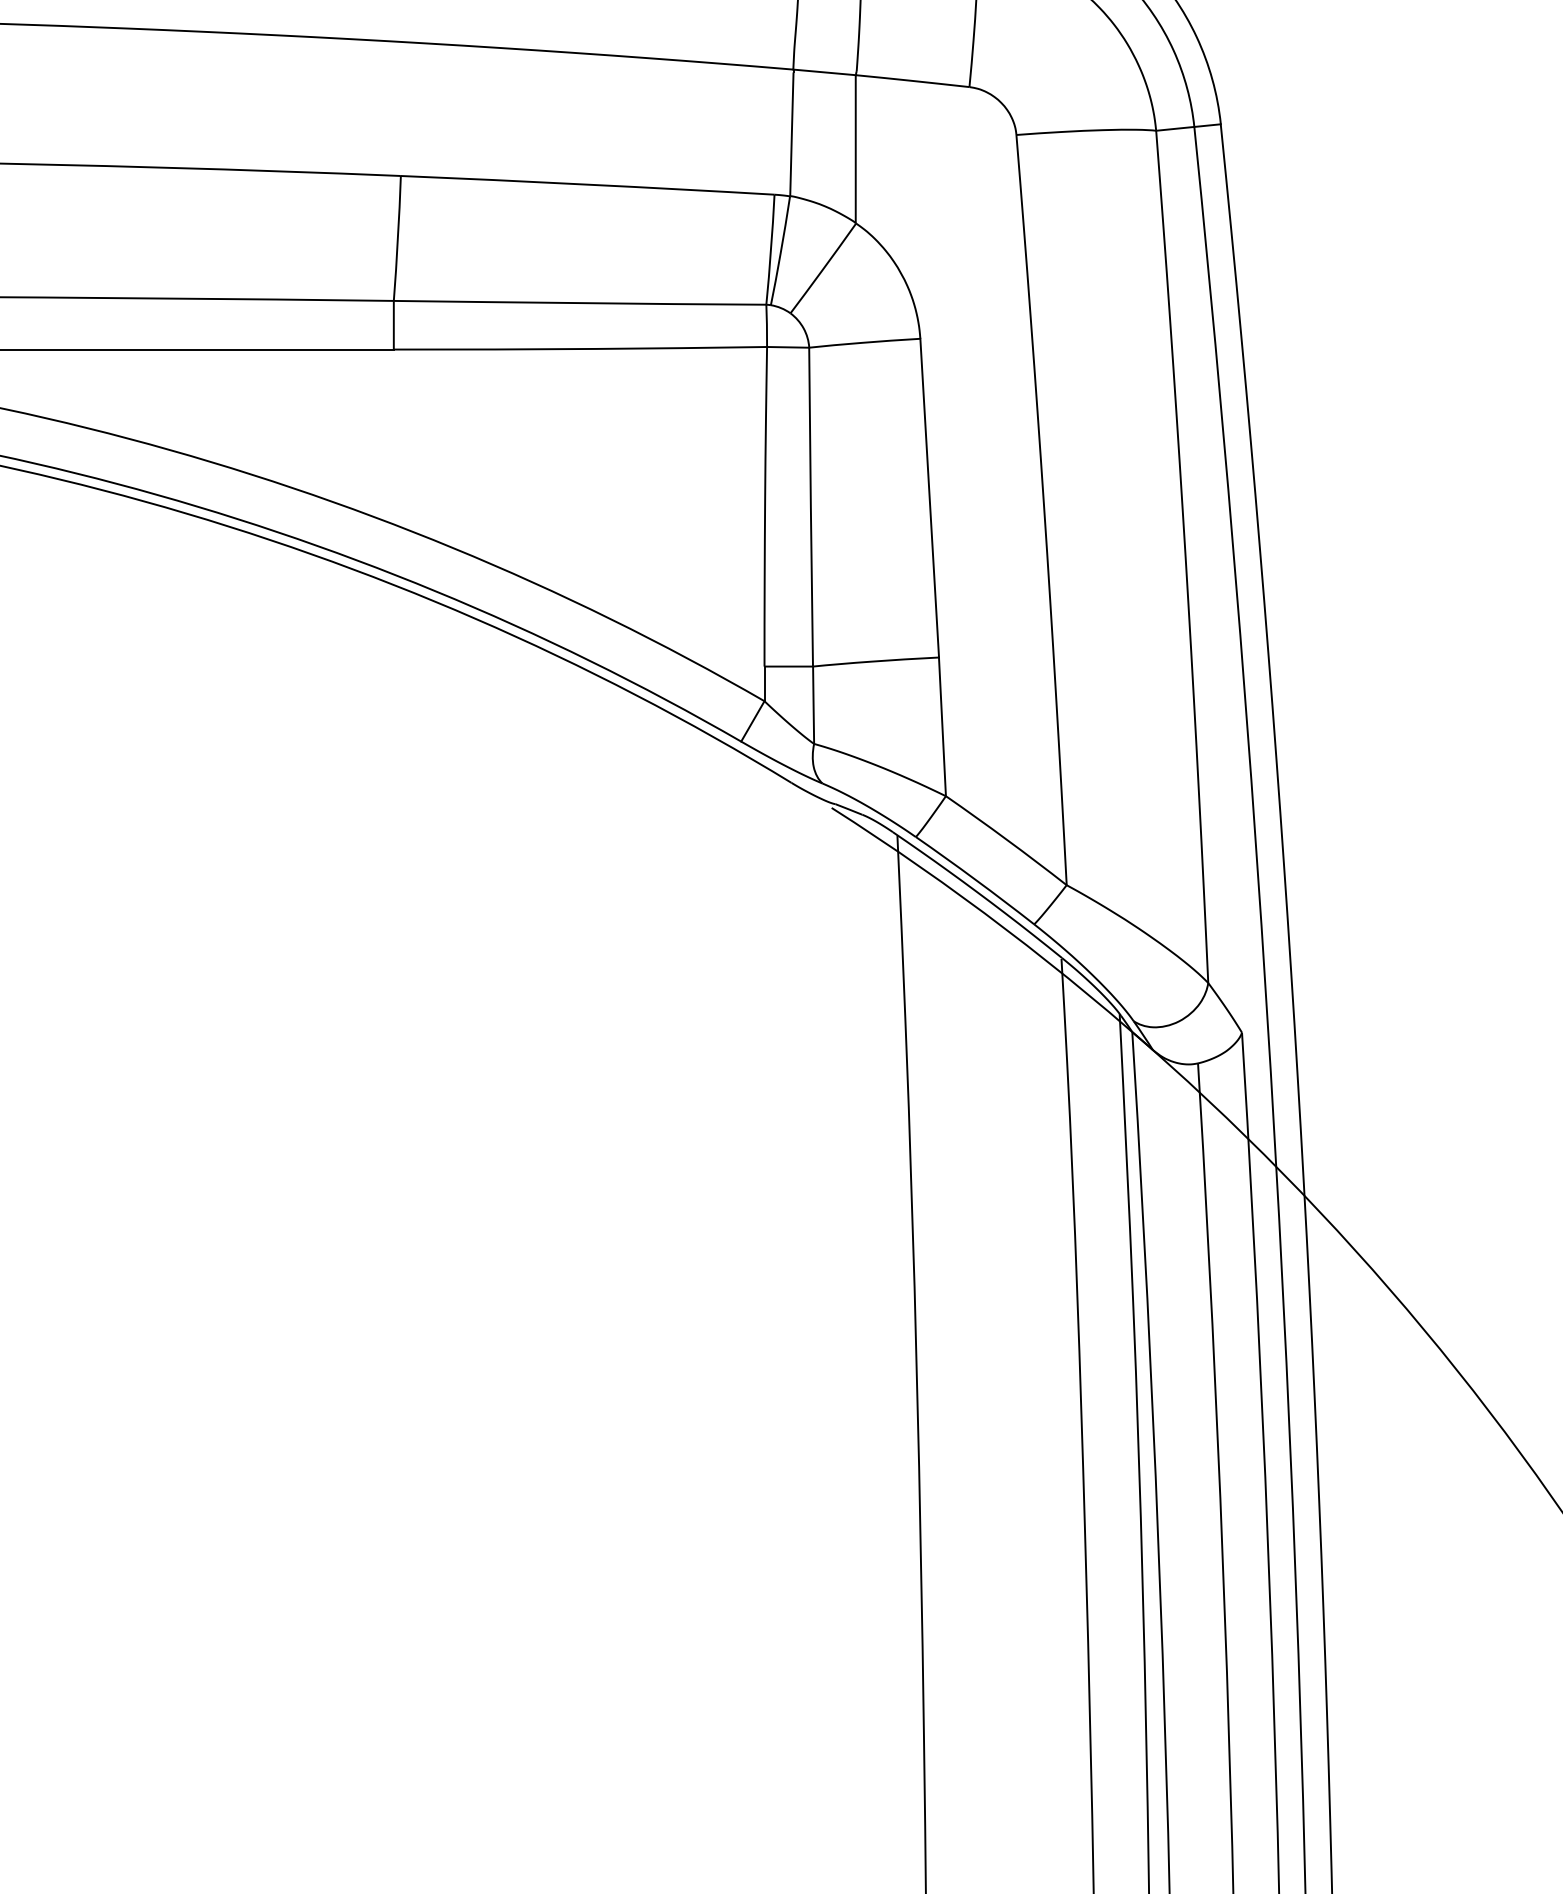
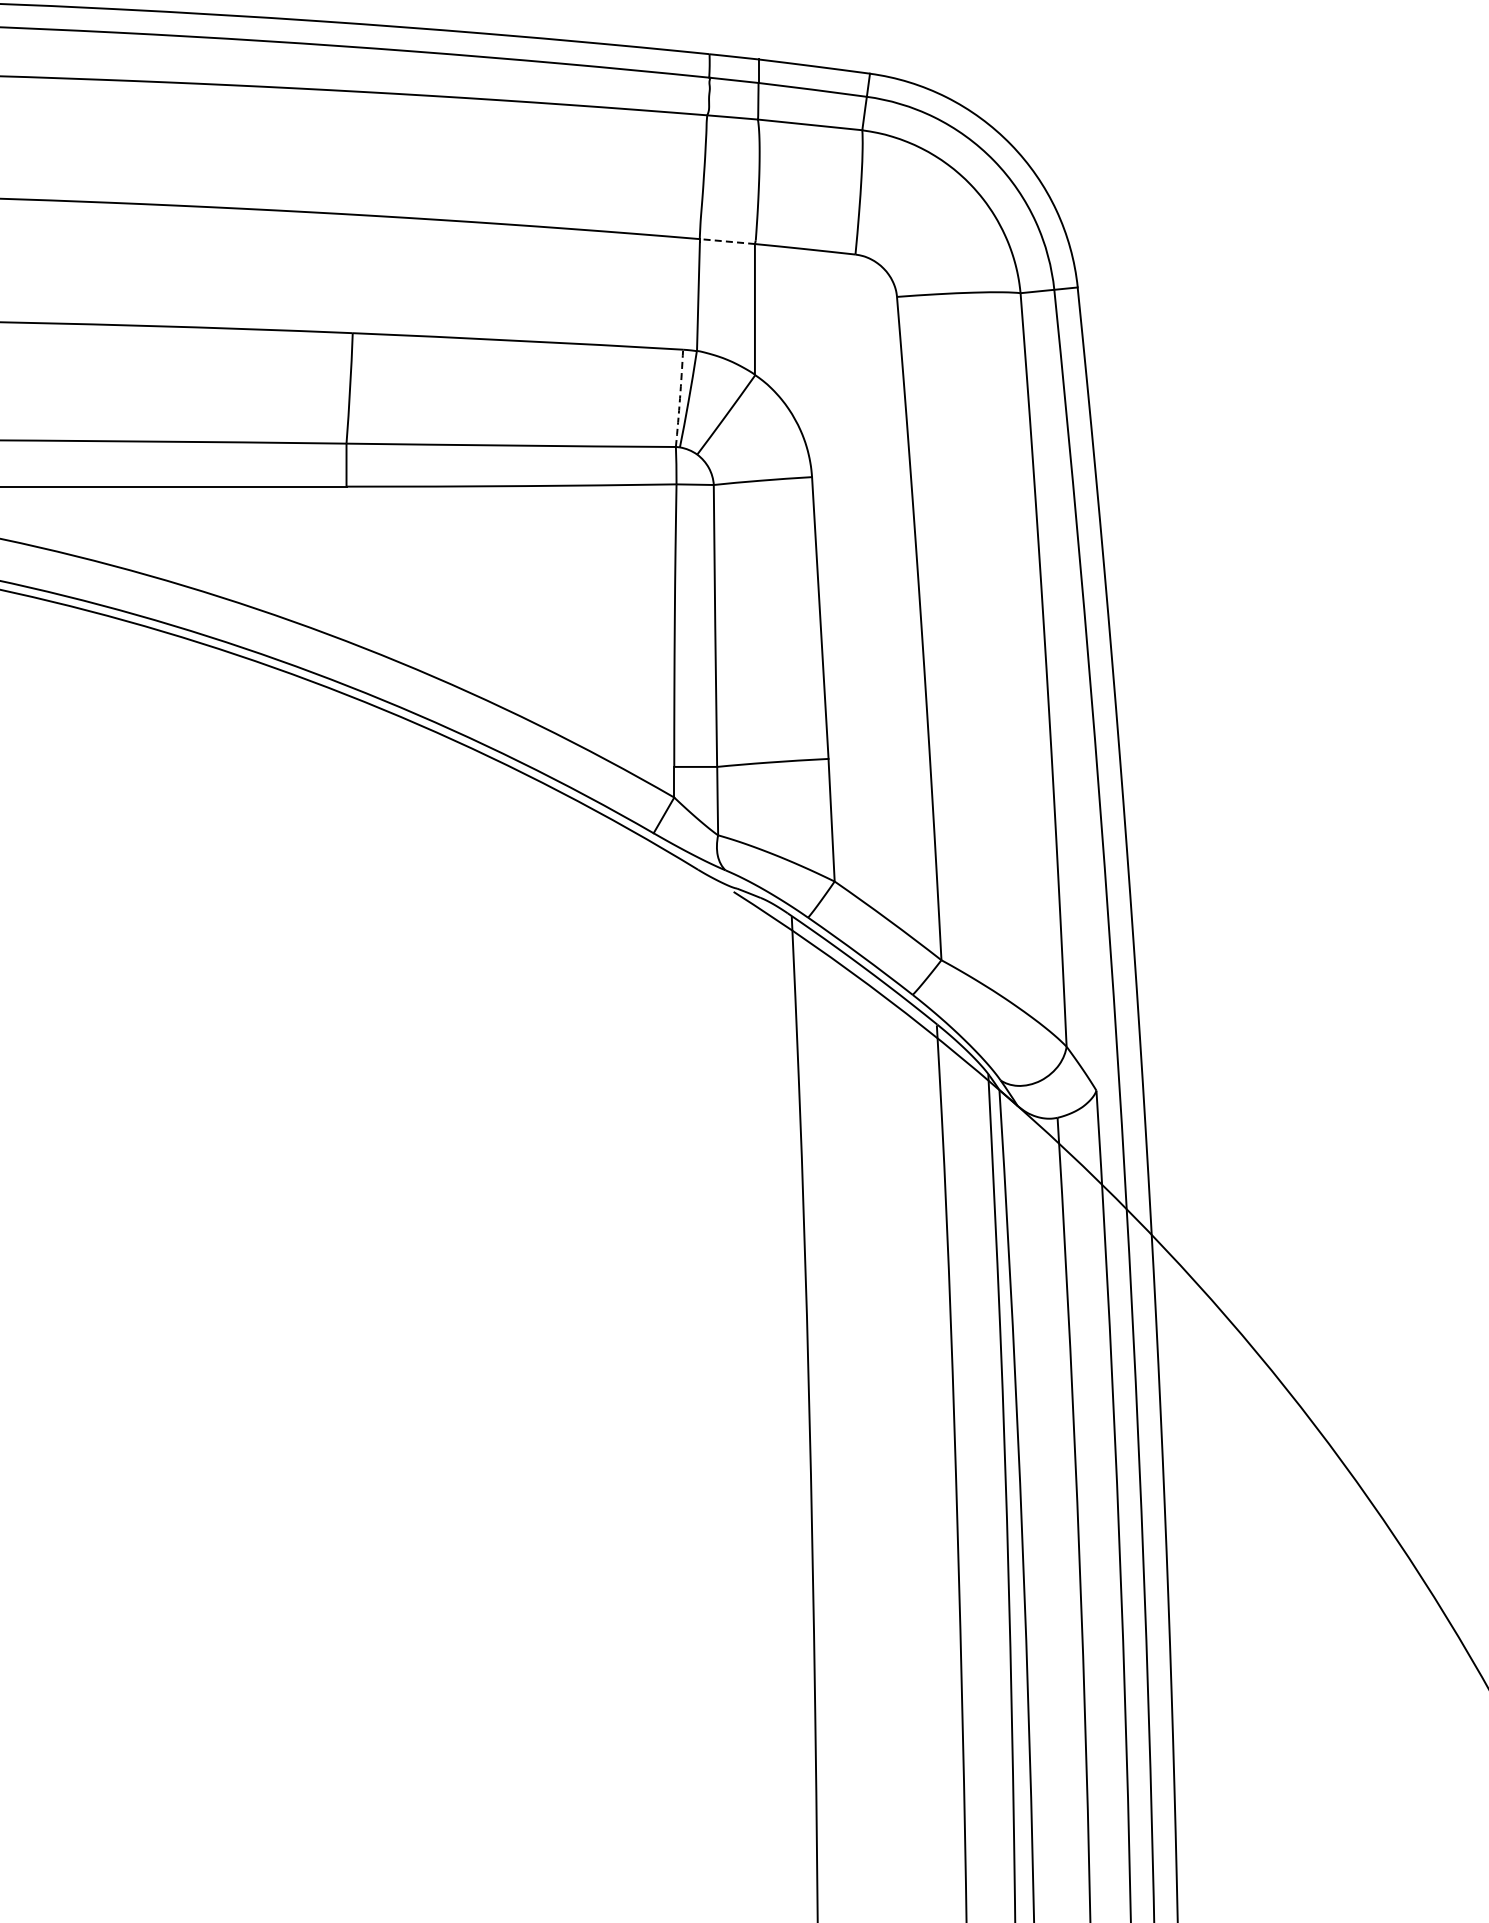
line: (824, 72) -> (727, 241), solid -> dashed
arc: (771, 249) -> (680, 398), solid -> dashed

